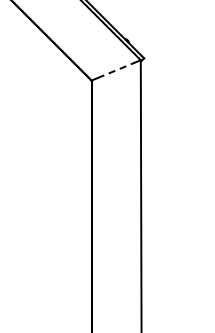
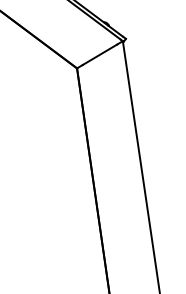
line: (116, 70) -> (100, 54), dashed -> solid

